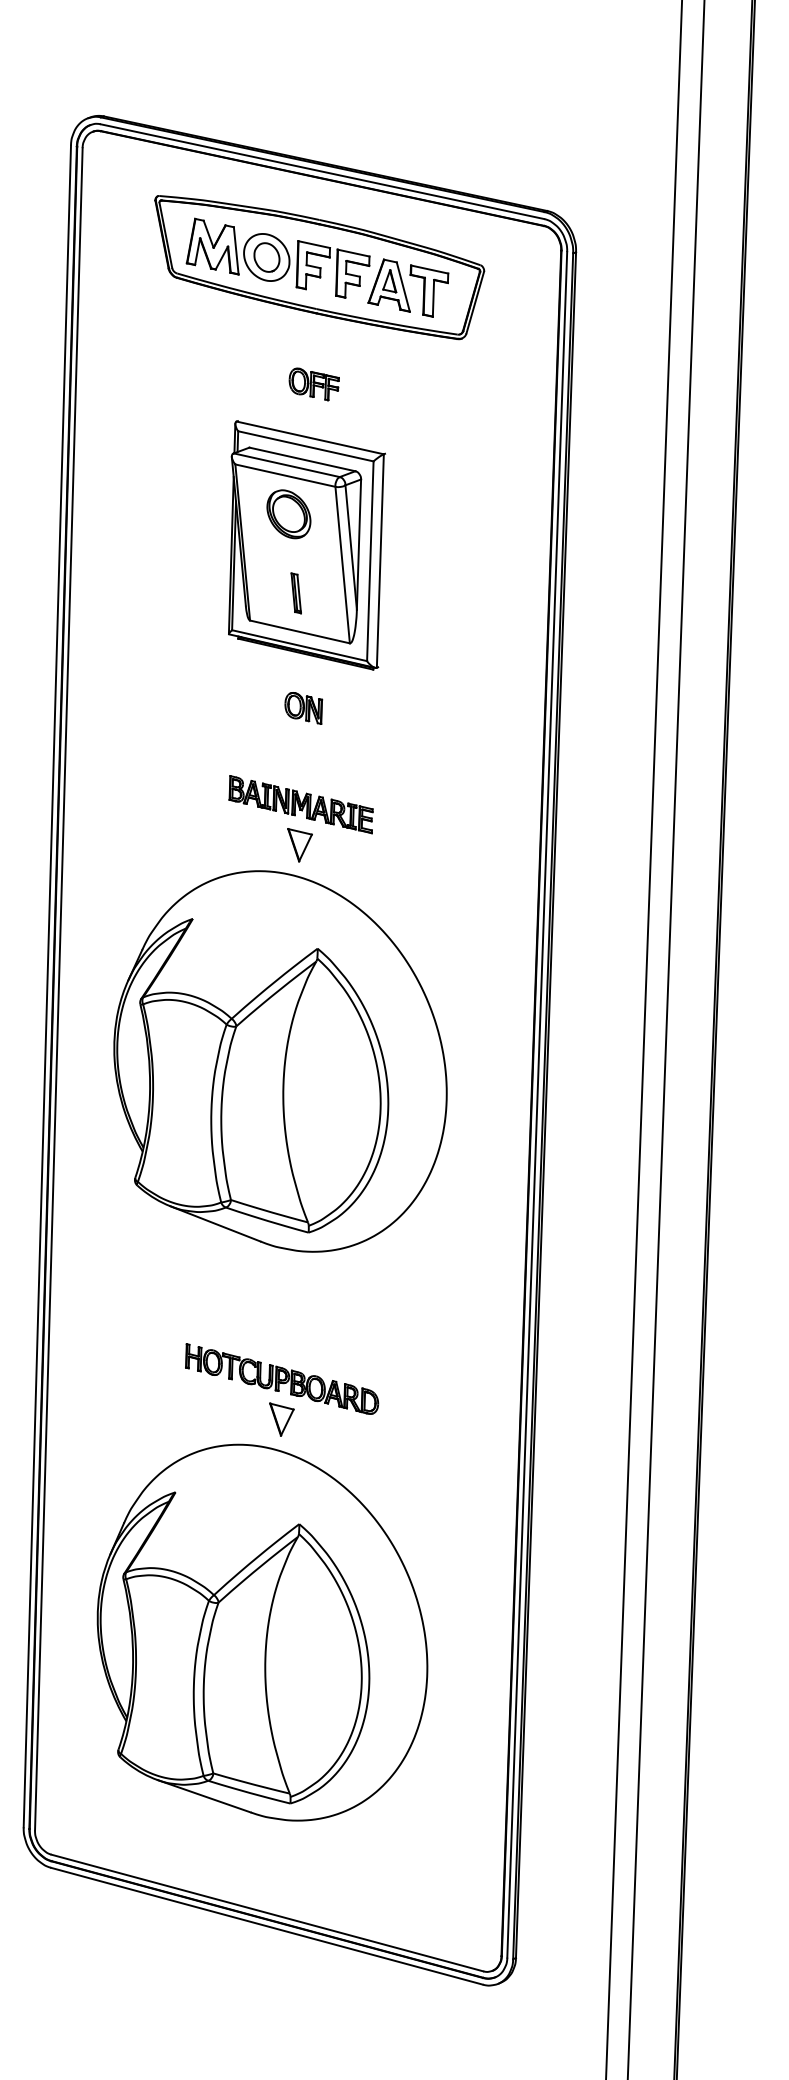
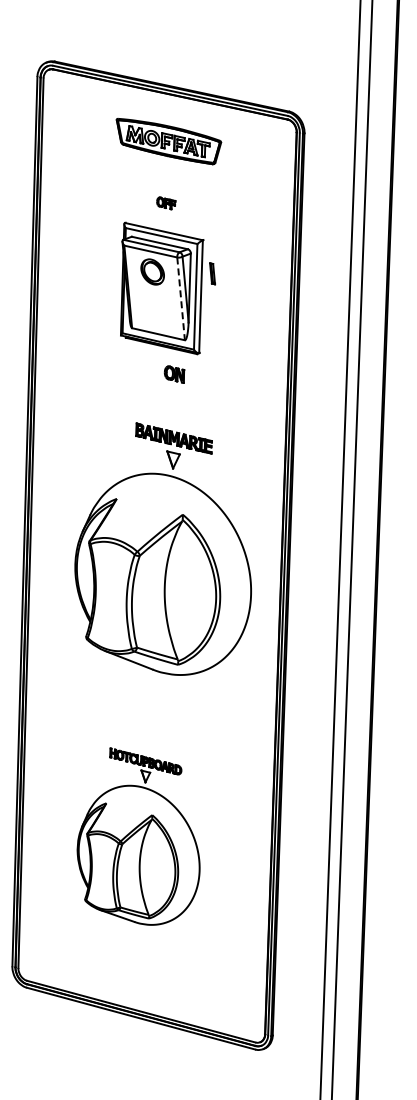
part: (318, 267) -> (168, 141), size x0.6
part: (315, 384) -> (166, 203), size x0.7
line: (343, 564) -> (181, 298), solid -> dashed
part: (296, 592) -> (212, 273), moved
part: (303, 708) -> (174, 374), moved
part: (279, 1012) -> (162, 548), moved
part: (262, 1581) -> (138, 836), size x0.7

